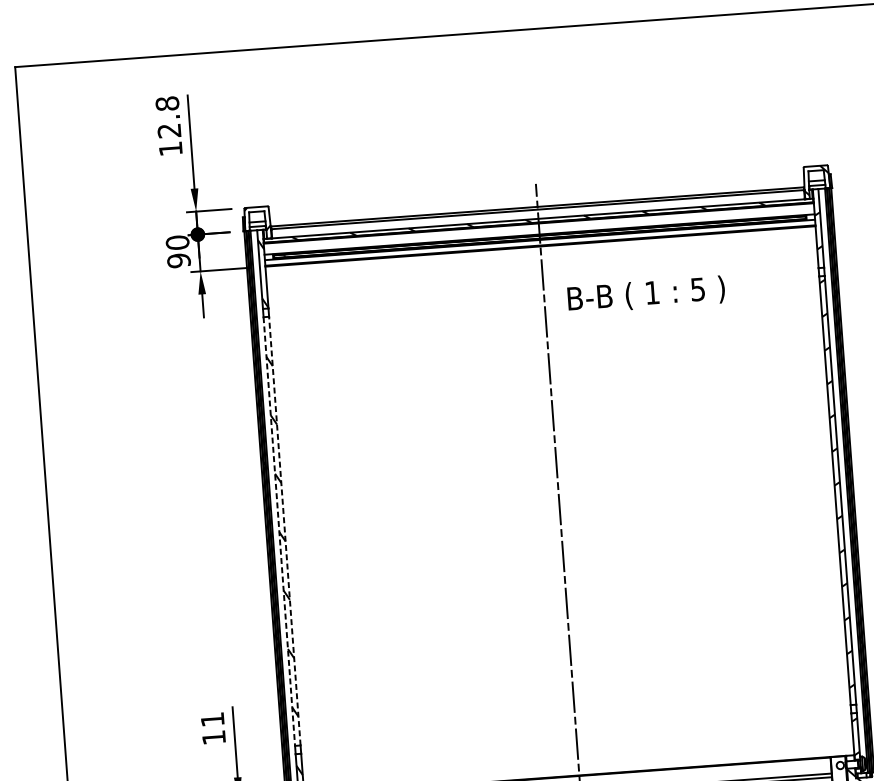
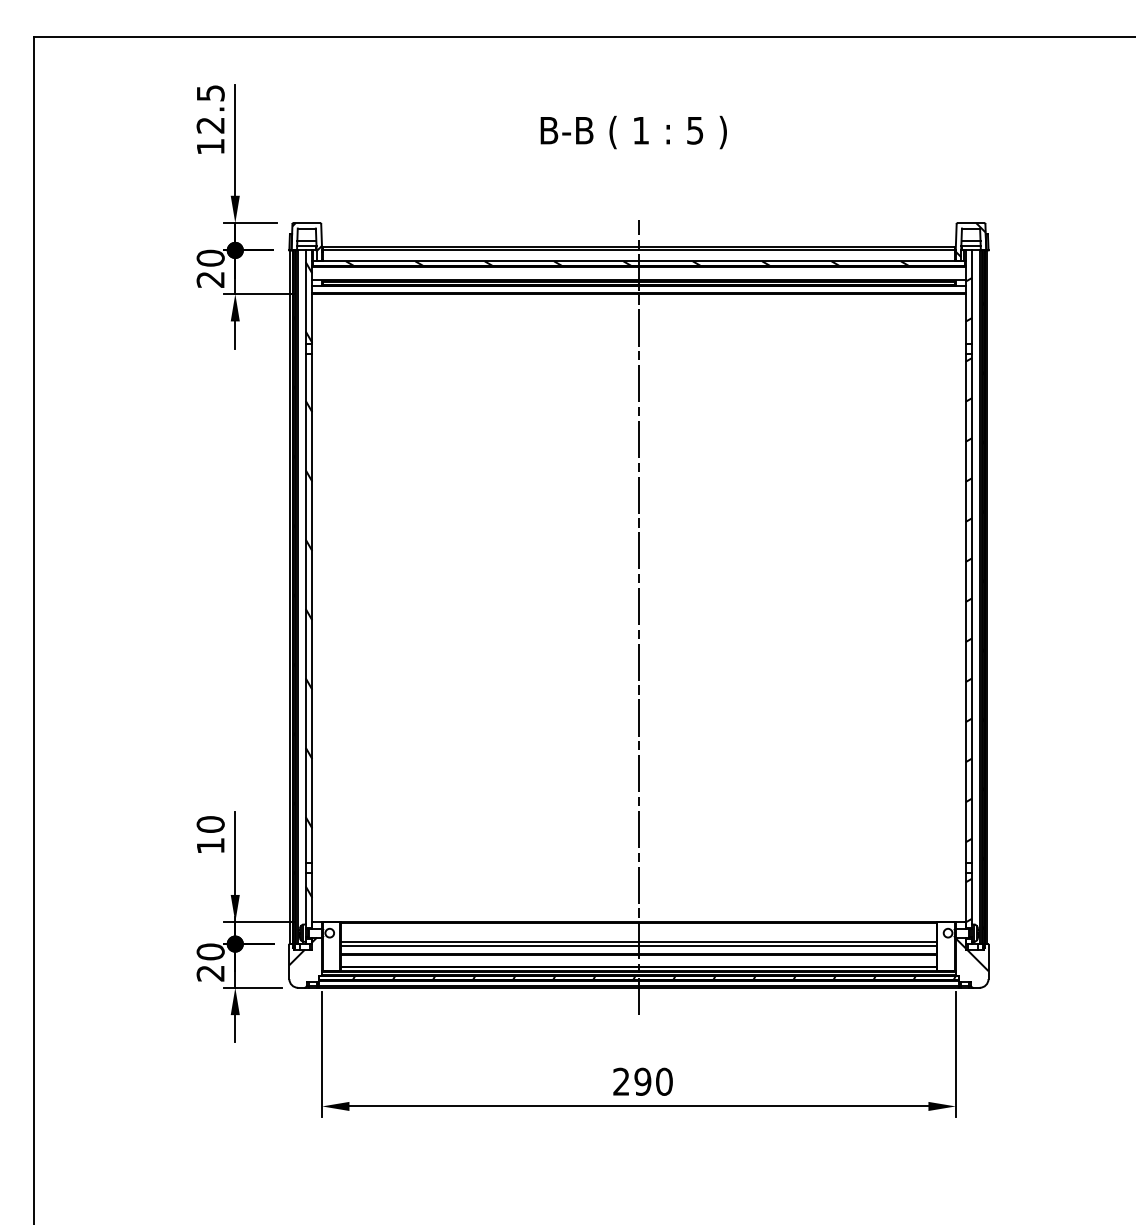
text: (167, 103) -> (210, 92), 12.8 -> 12.5
text: (178, 260) -> (210, 279), 90 -> 20
text: (646, 294) -> (633, 132), moved
line: (279, 531) -> (305, 608), dashed -> solid
line: (285, 531) -> (312, 608), dashed -> solid
text: (212, 719) -> (210, 824), 11 -> 10

